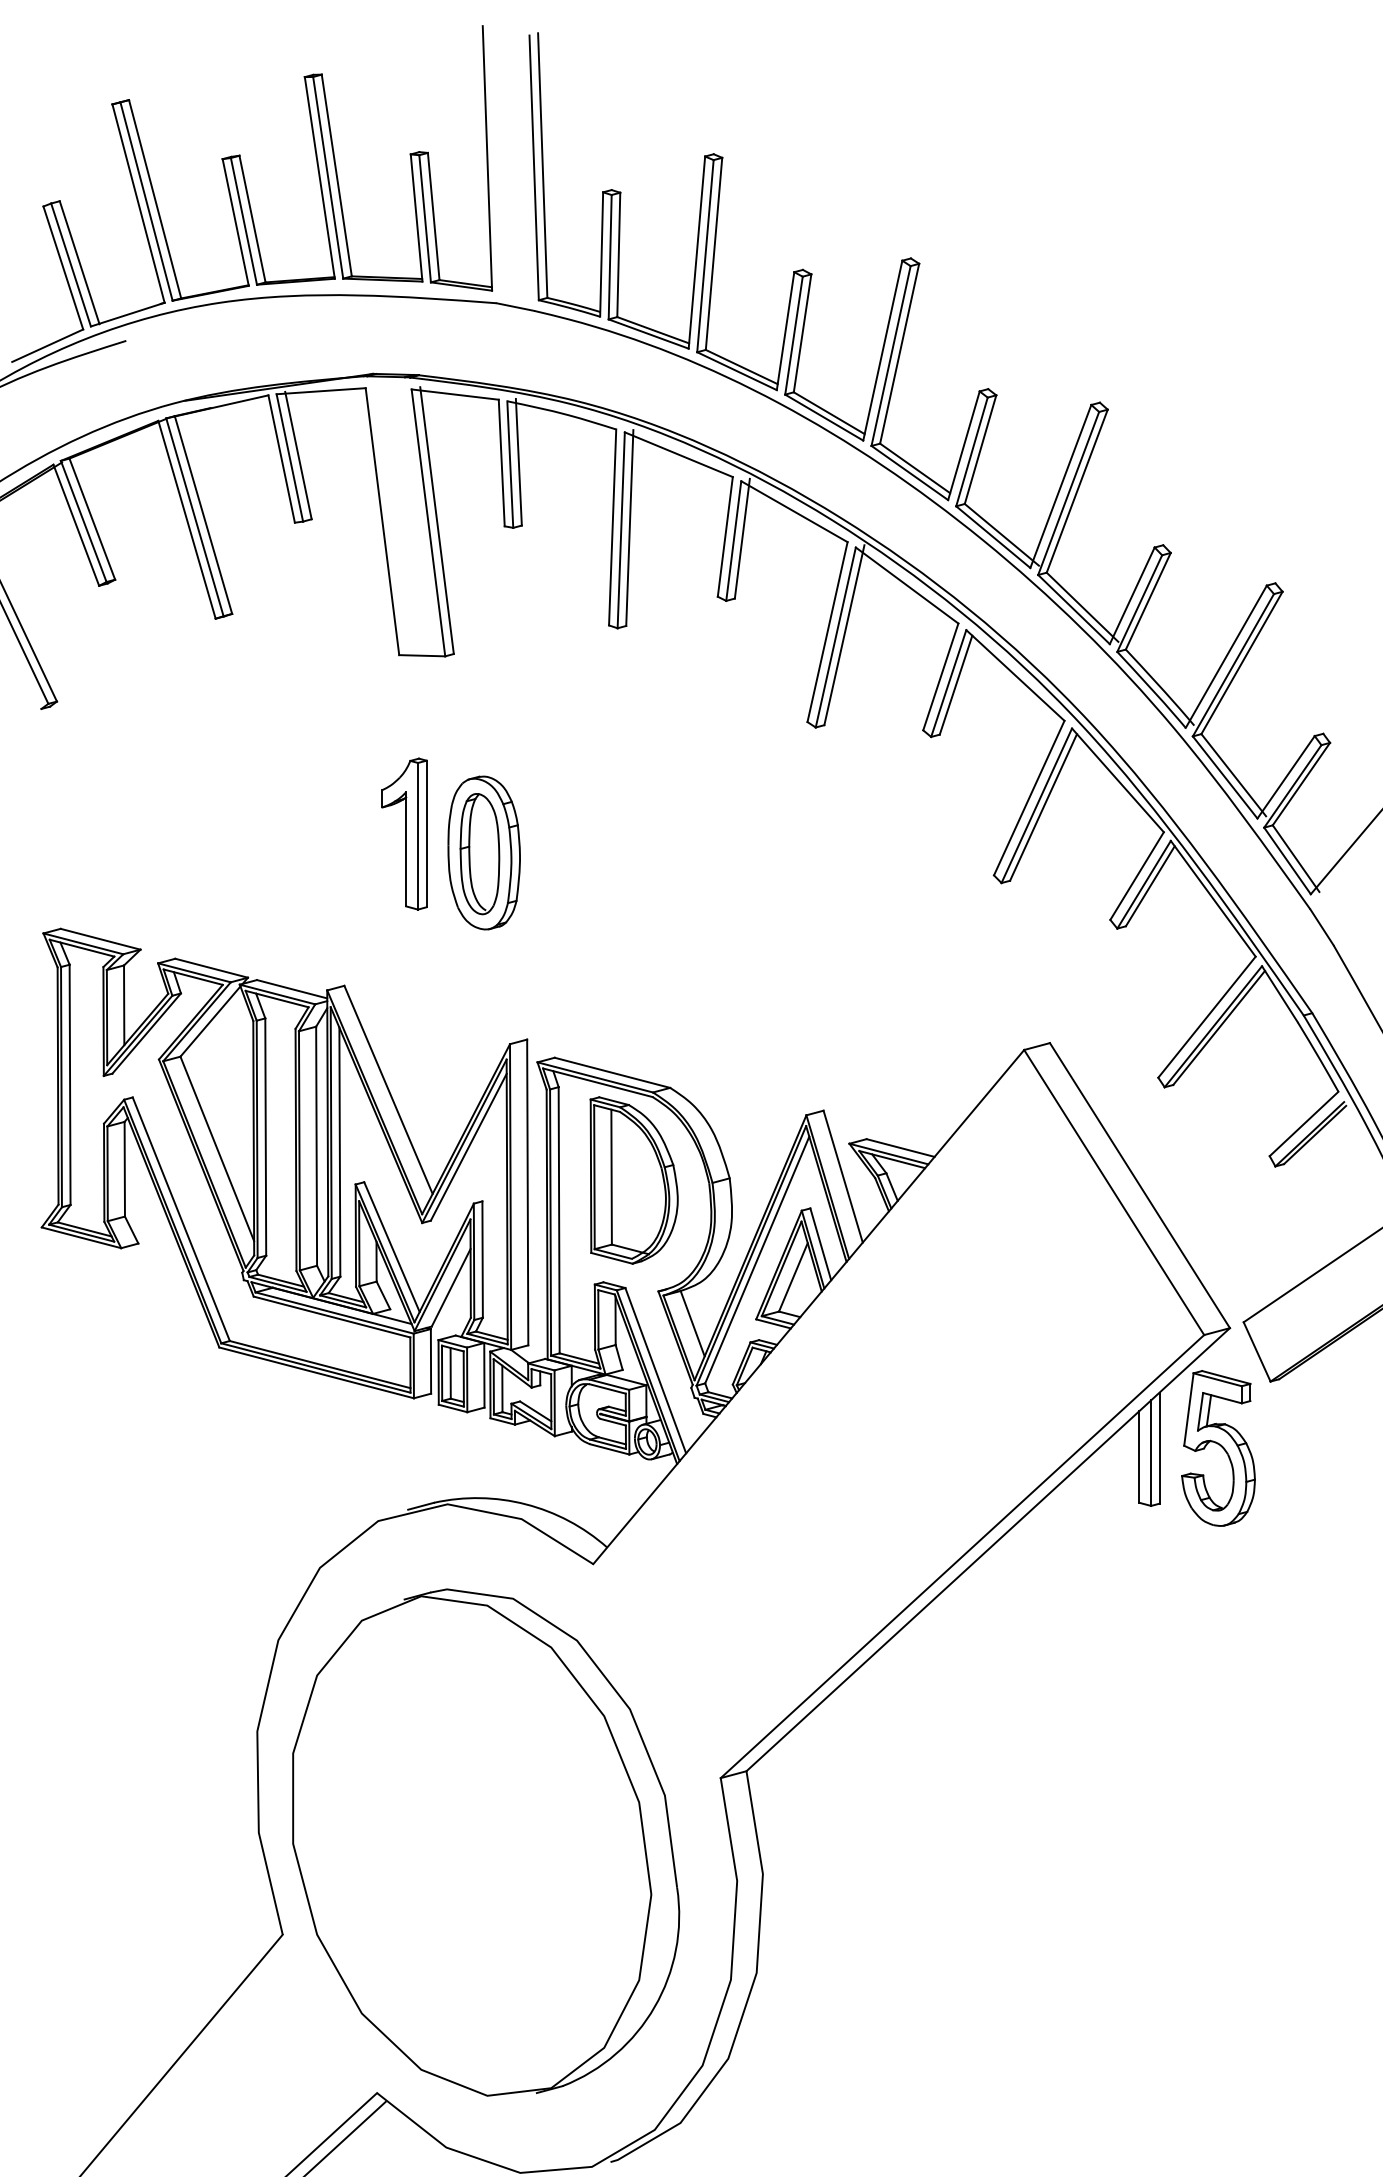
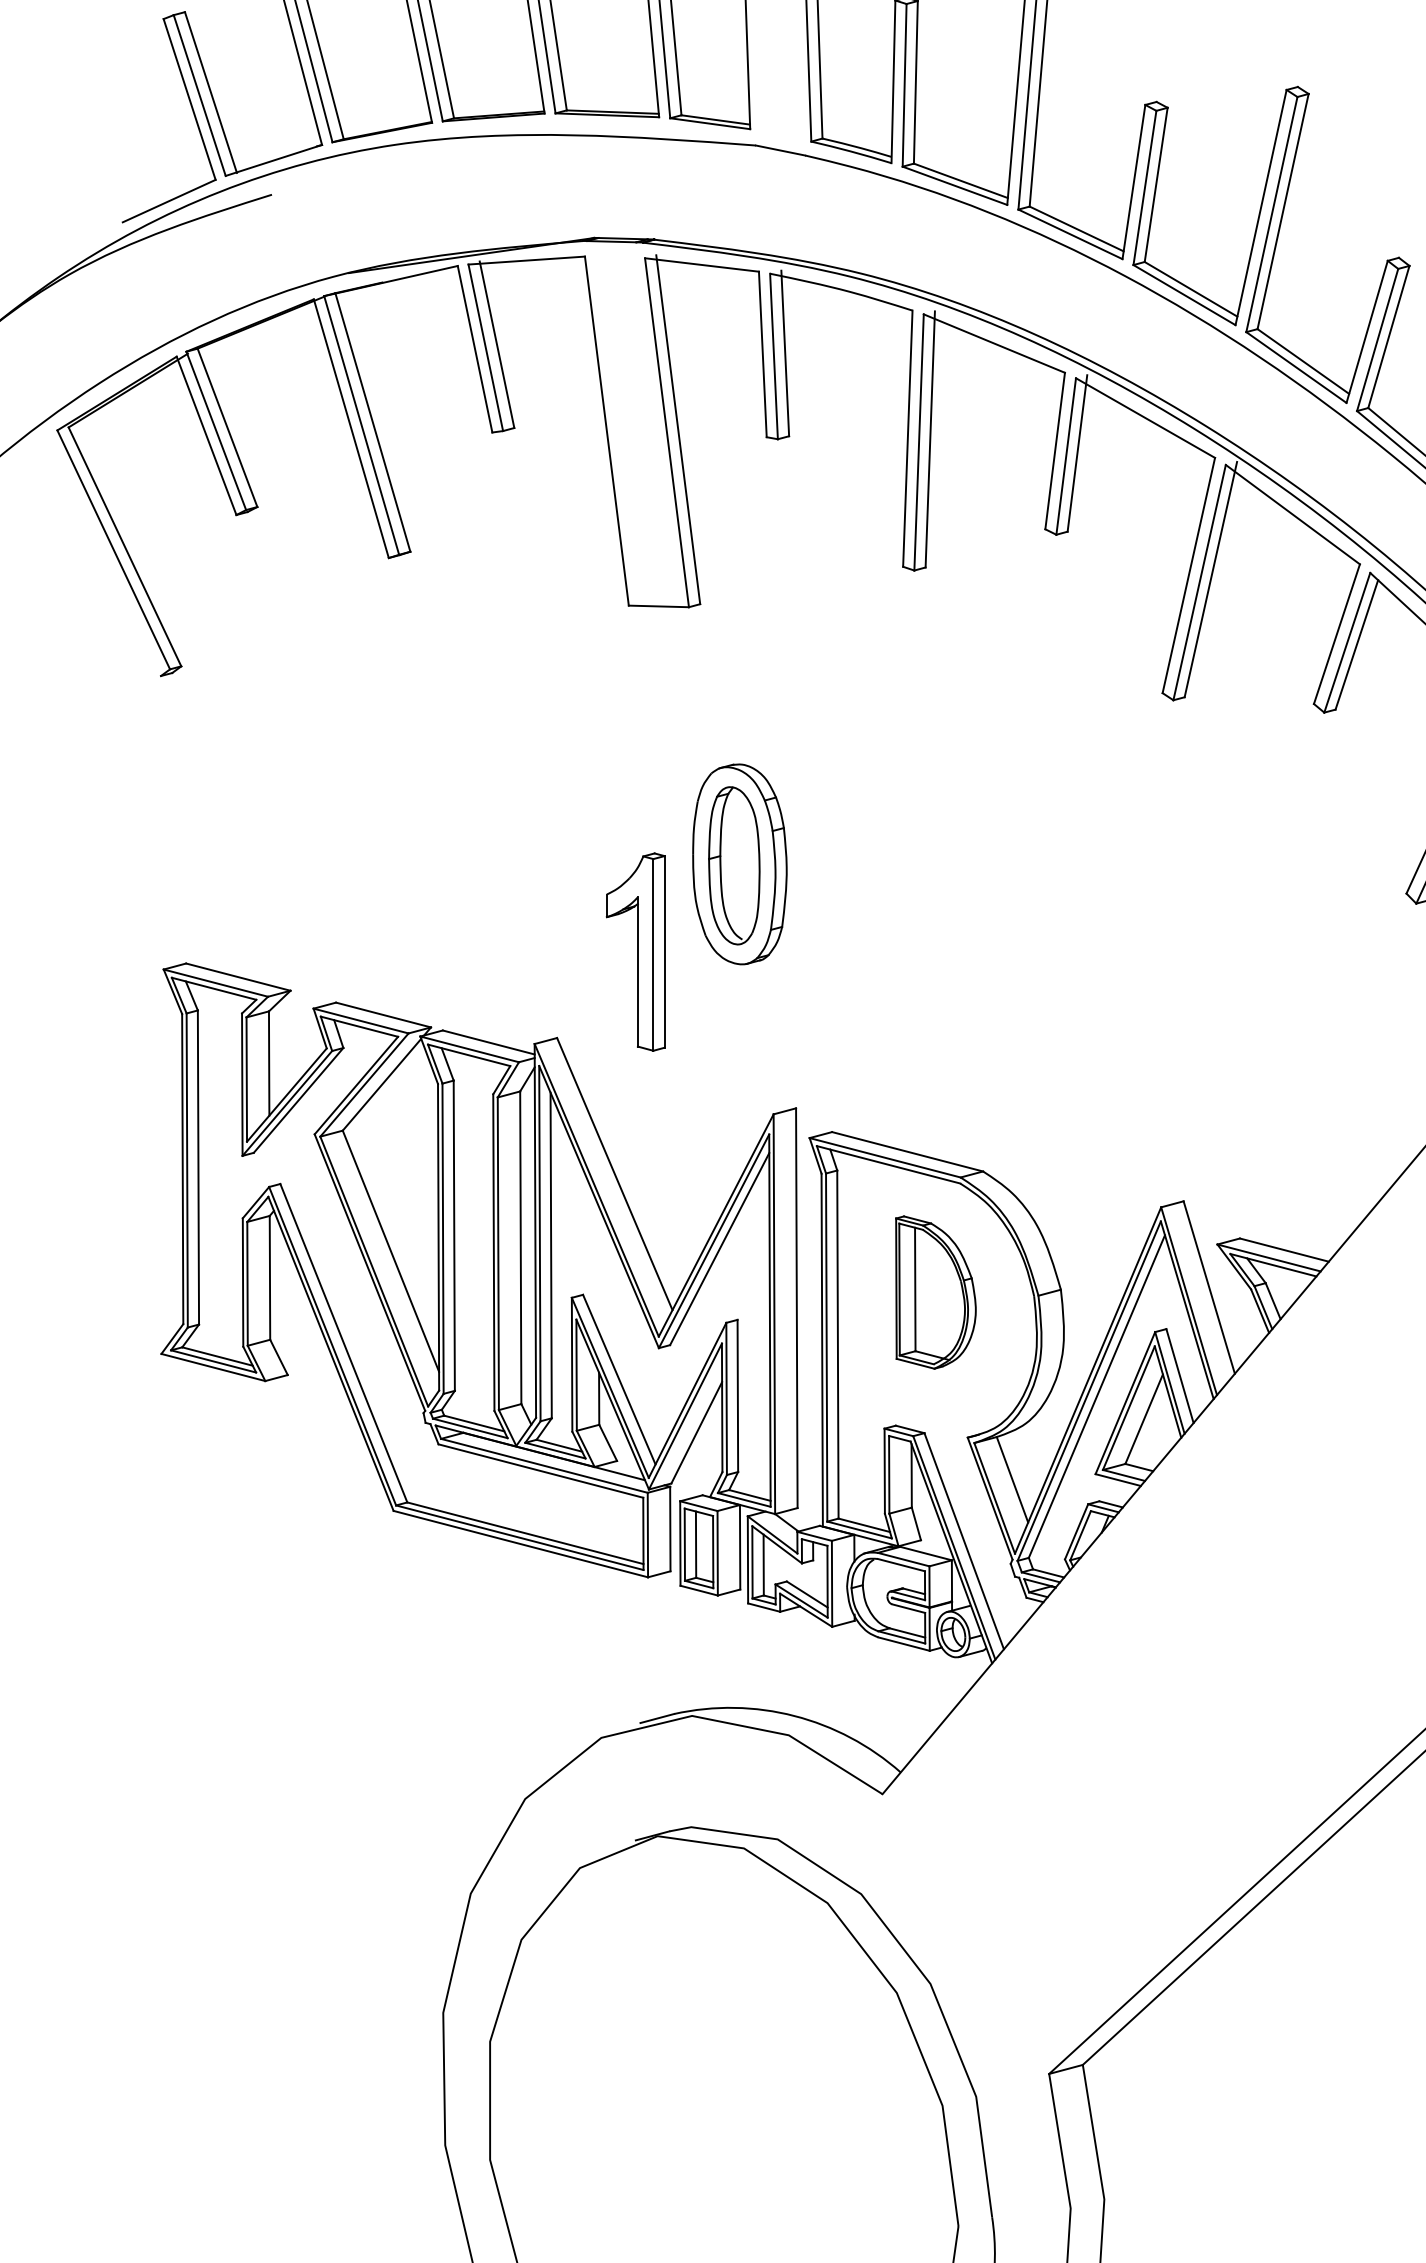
part: (404, 833) -> (635, 951), moved
part: (633, 1180) -> (935, 1292), size x0.7

